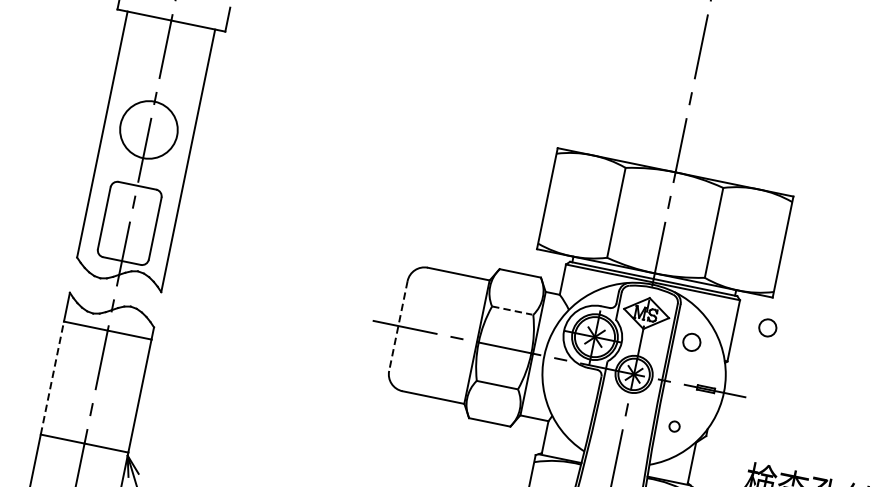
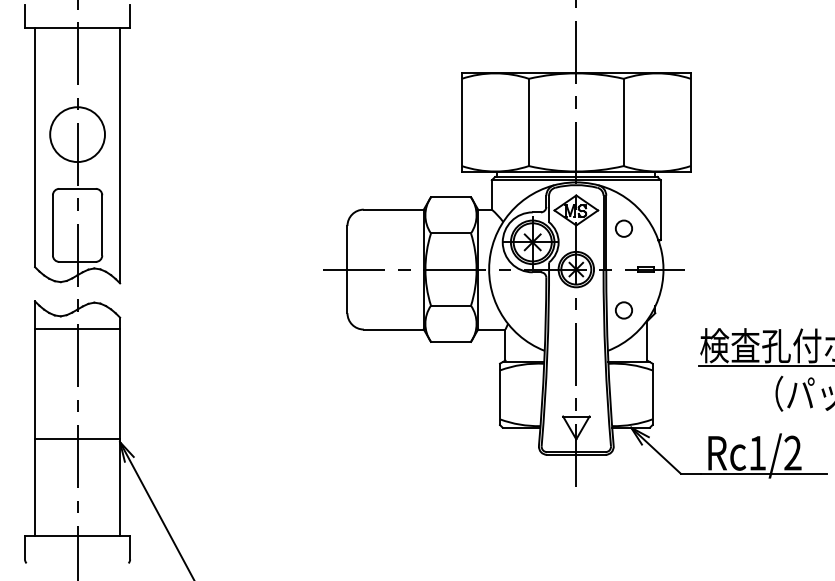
line: (512, 310) -> (450, 233), dashed -> solid
line: (398, 325) -> (347, 269), dashed -> solid
circle: (767, 327) -> (691, 200), removed
line: (52, 378) -> (35, 384), dashed -> solid
circle: (674, 426) -> (623, 310), size x1.67

